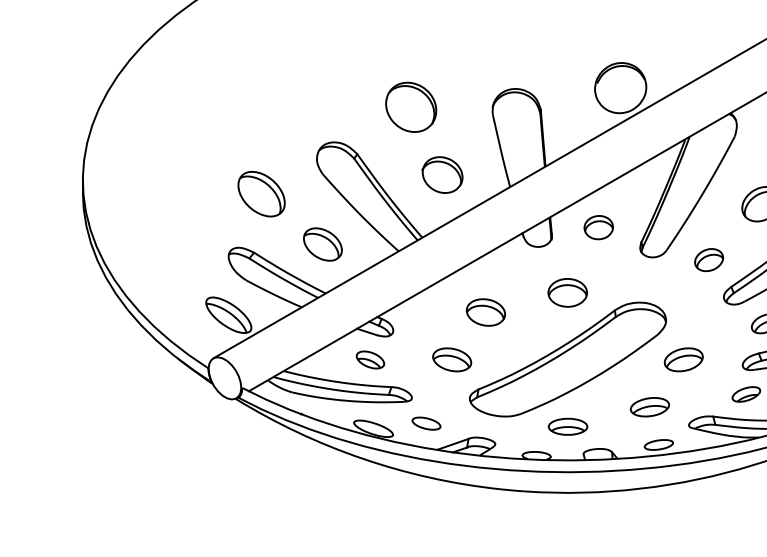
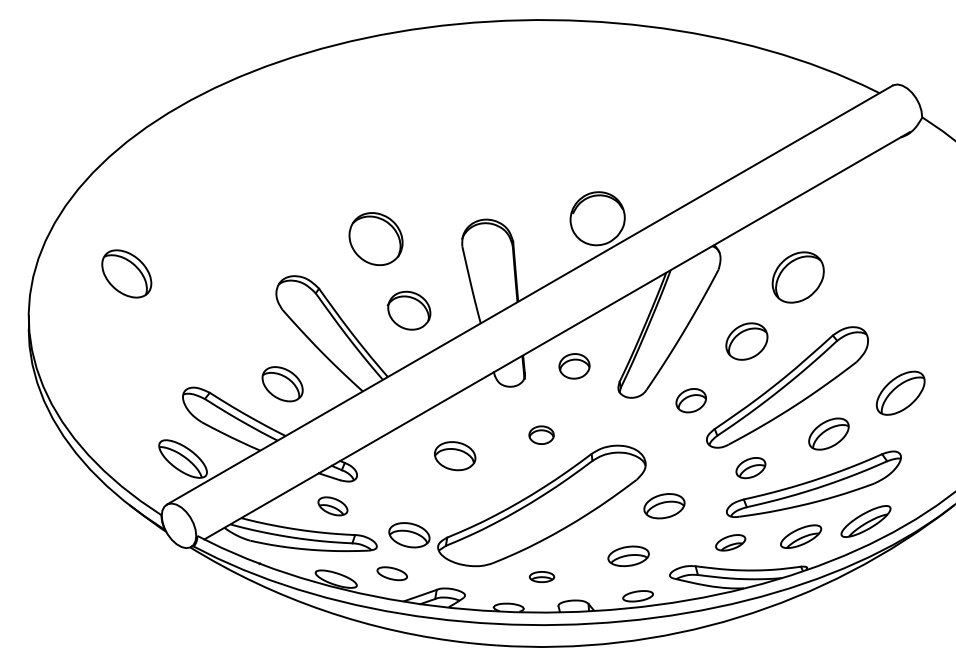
part: (261, 193) -> (126, 273), moved
part: (567, 292) -> (541, 434), size x0.6
part: (452, 360) -> (409, 535), moved
part: (567, 426) -> (541, 576), size x0.6

